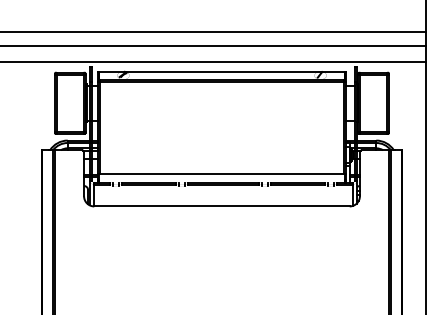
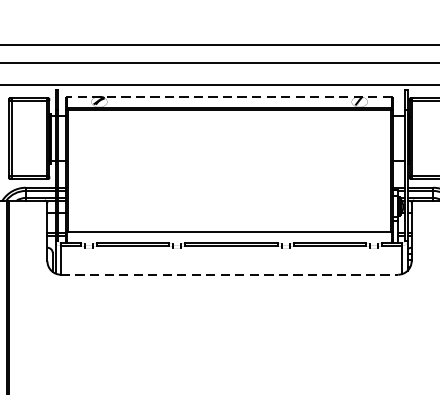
line: (221, 71) -> (228, 96), solid -> dashed
line: (221, 206) -> (228, 274), solid -> dashed

